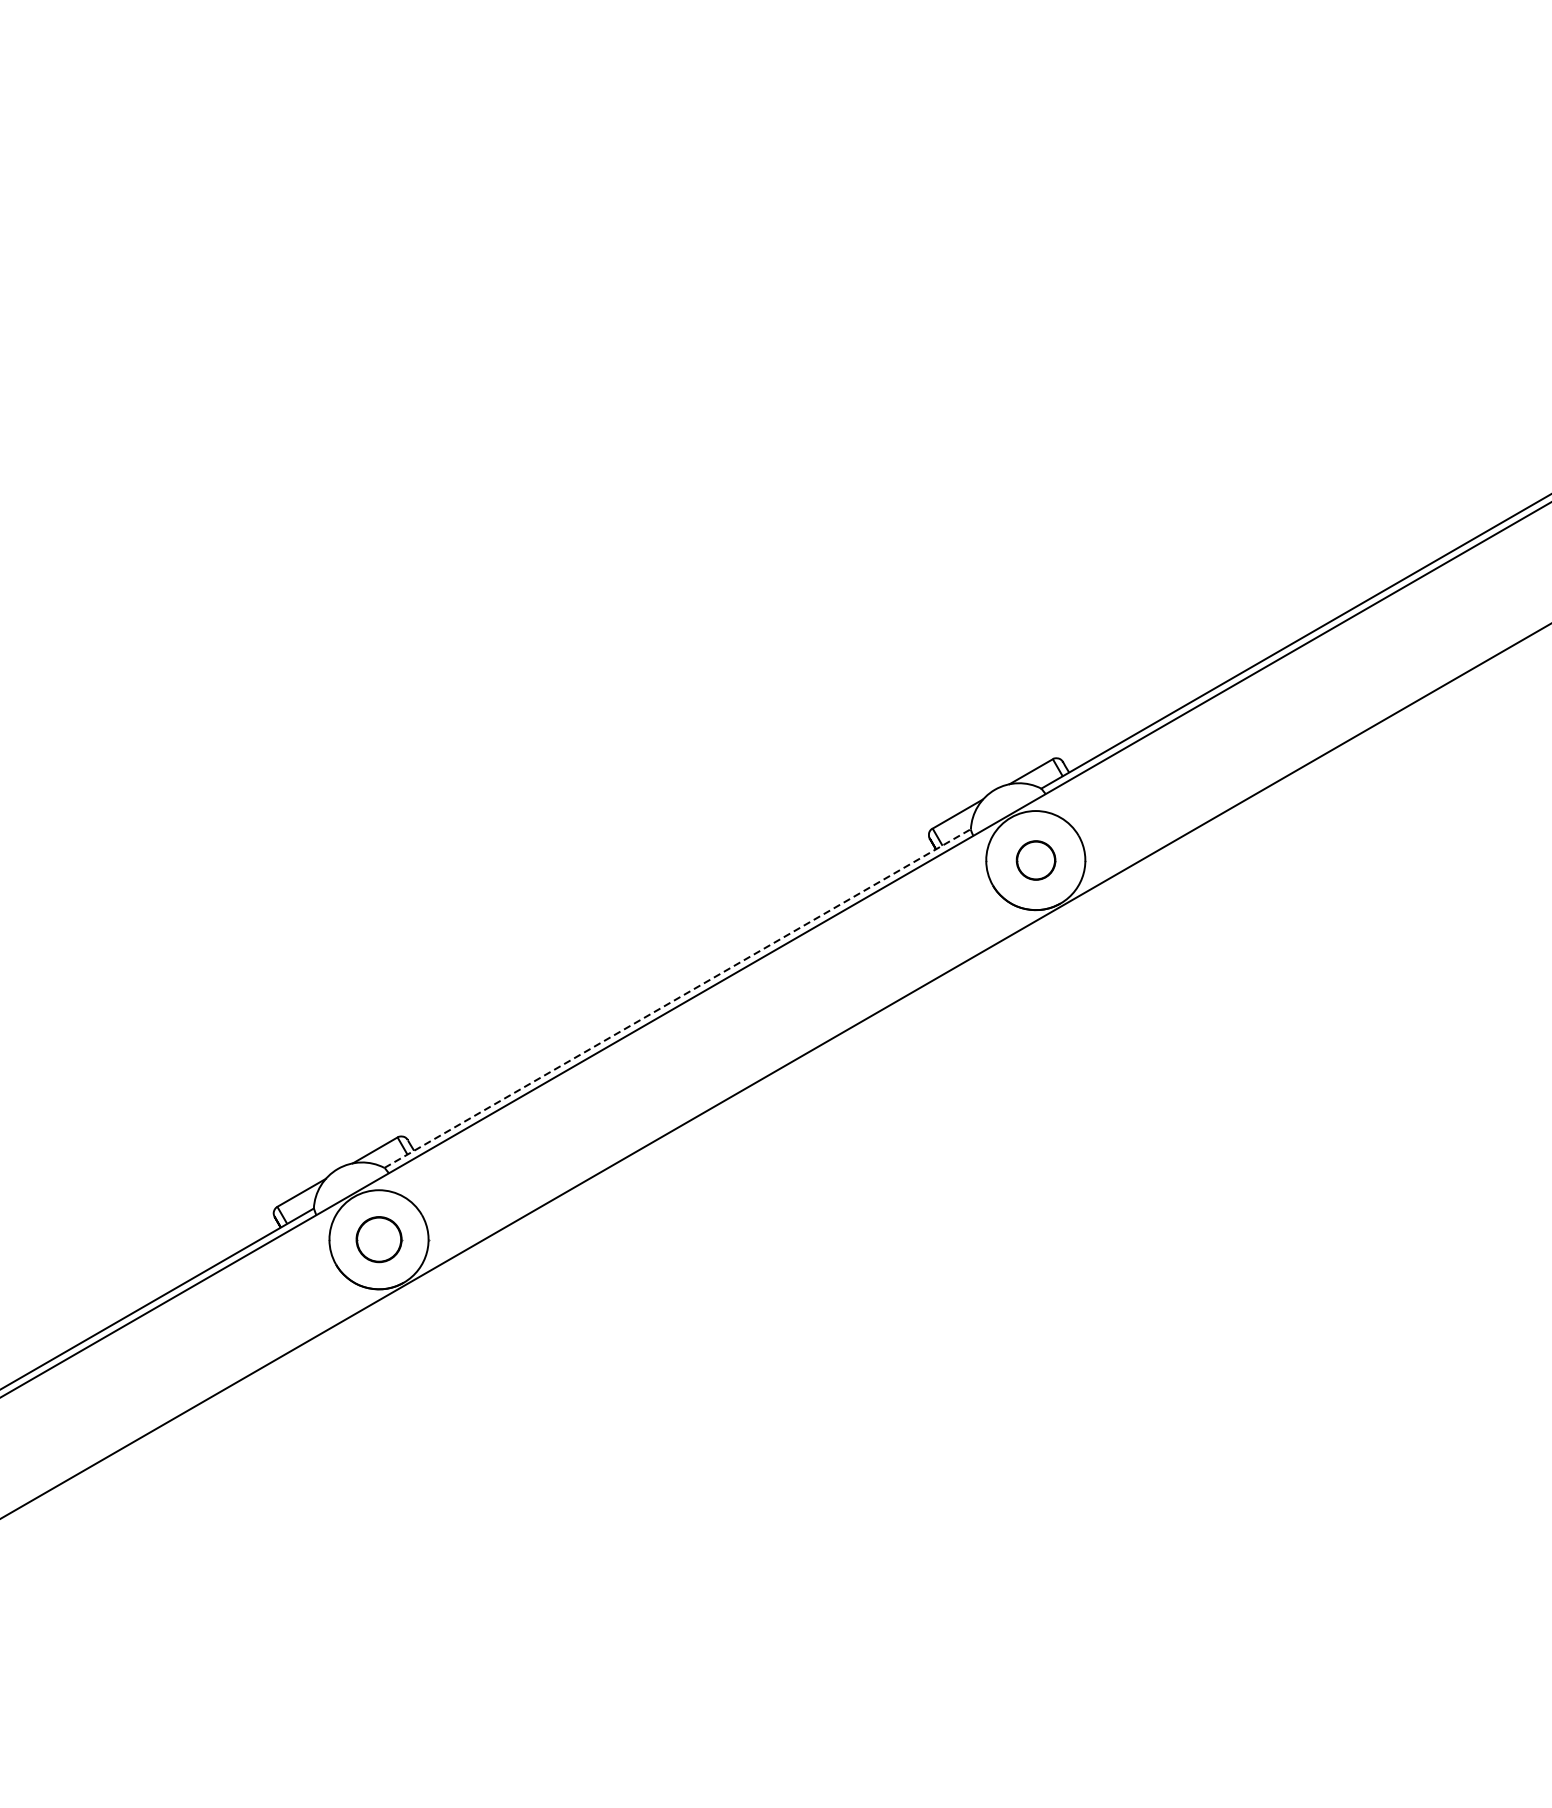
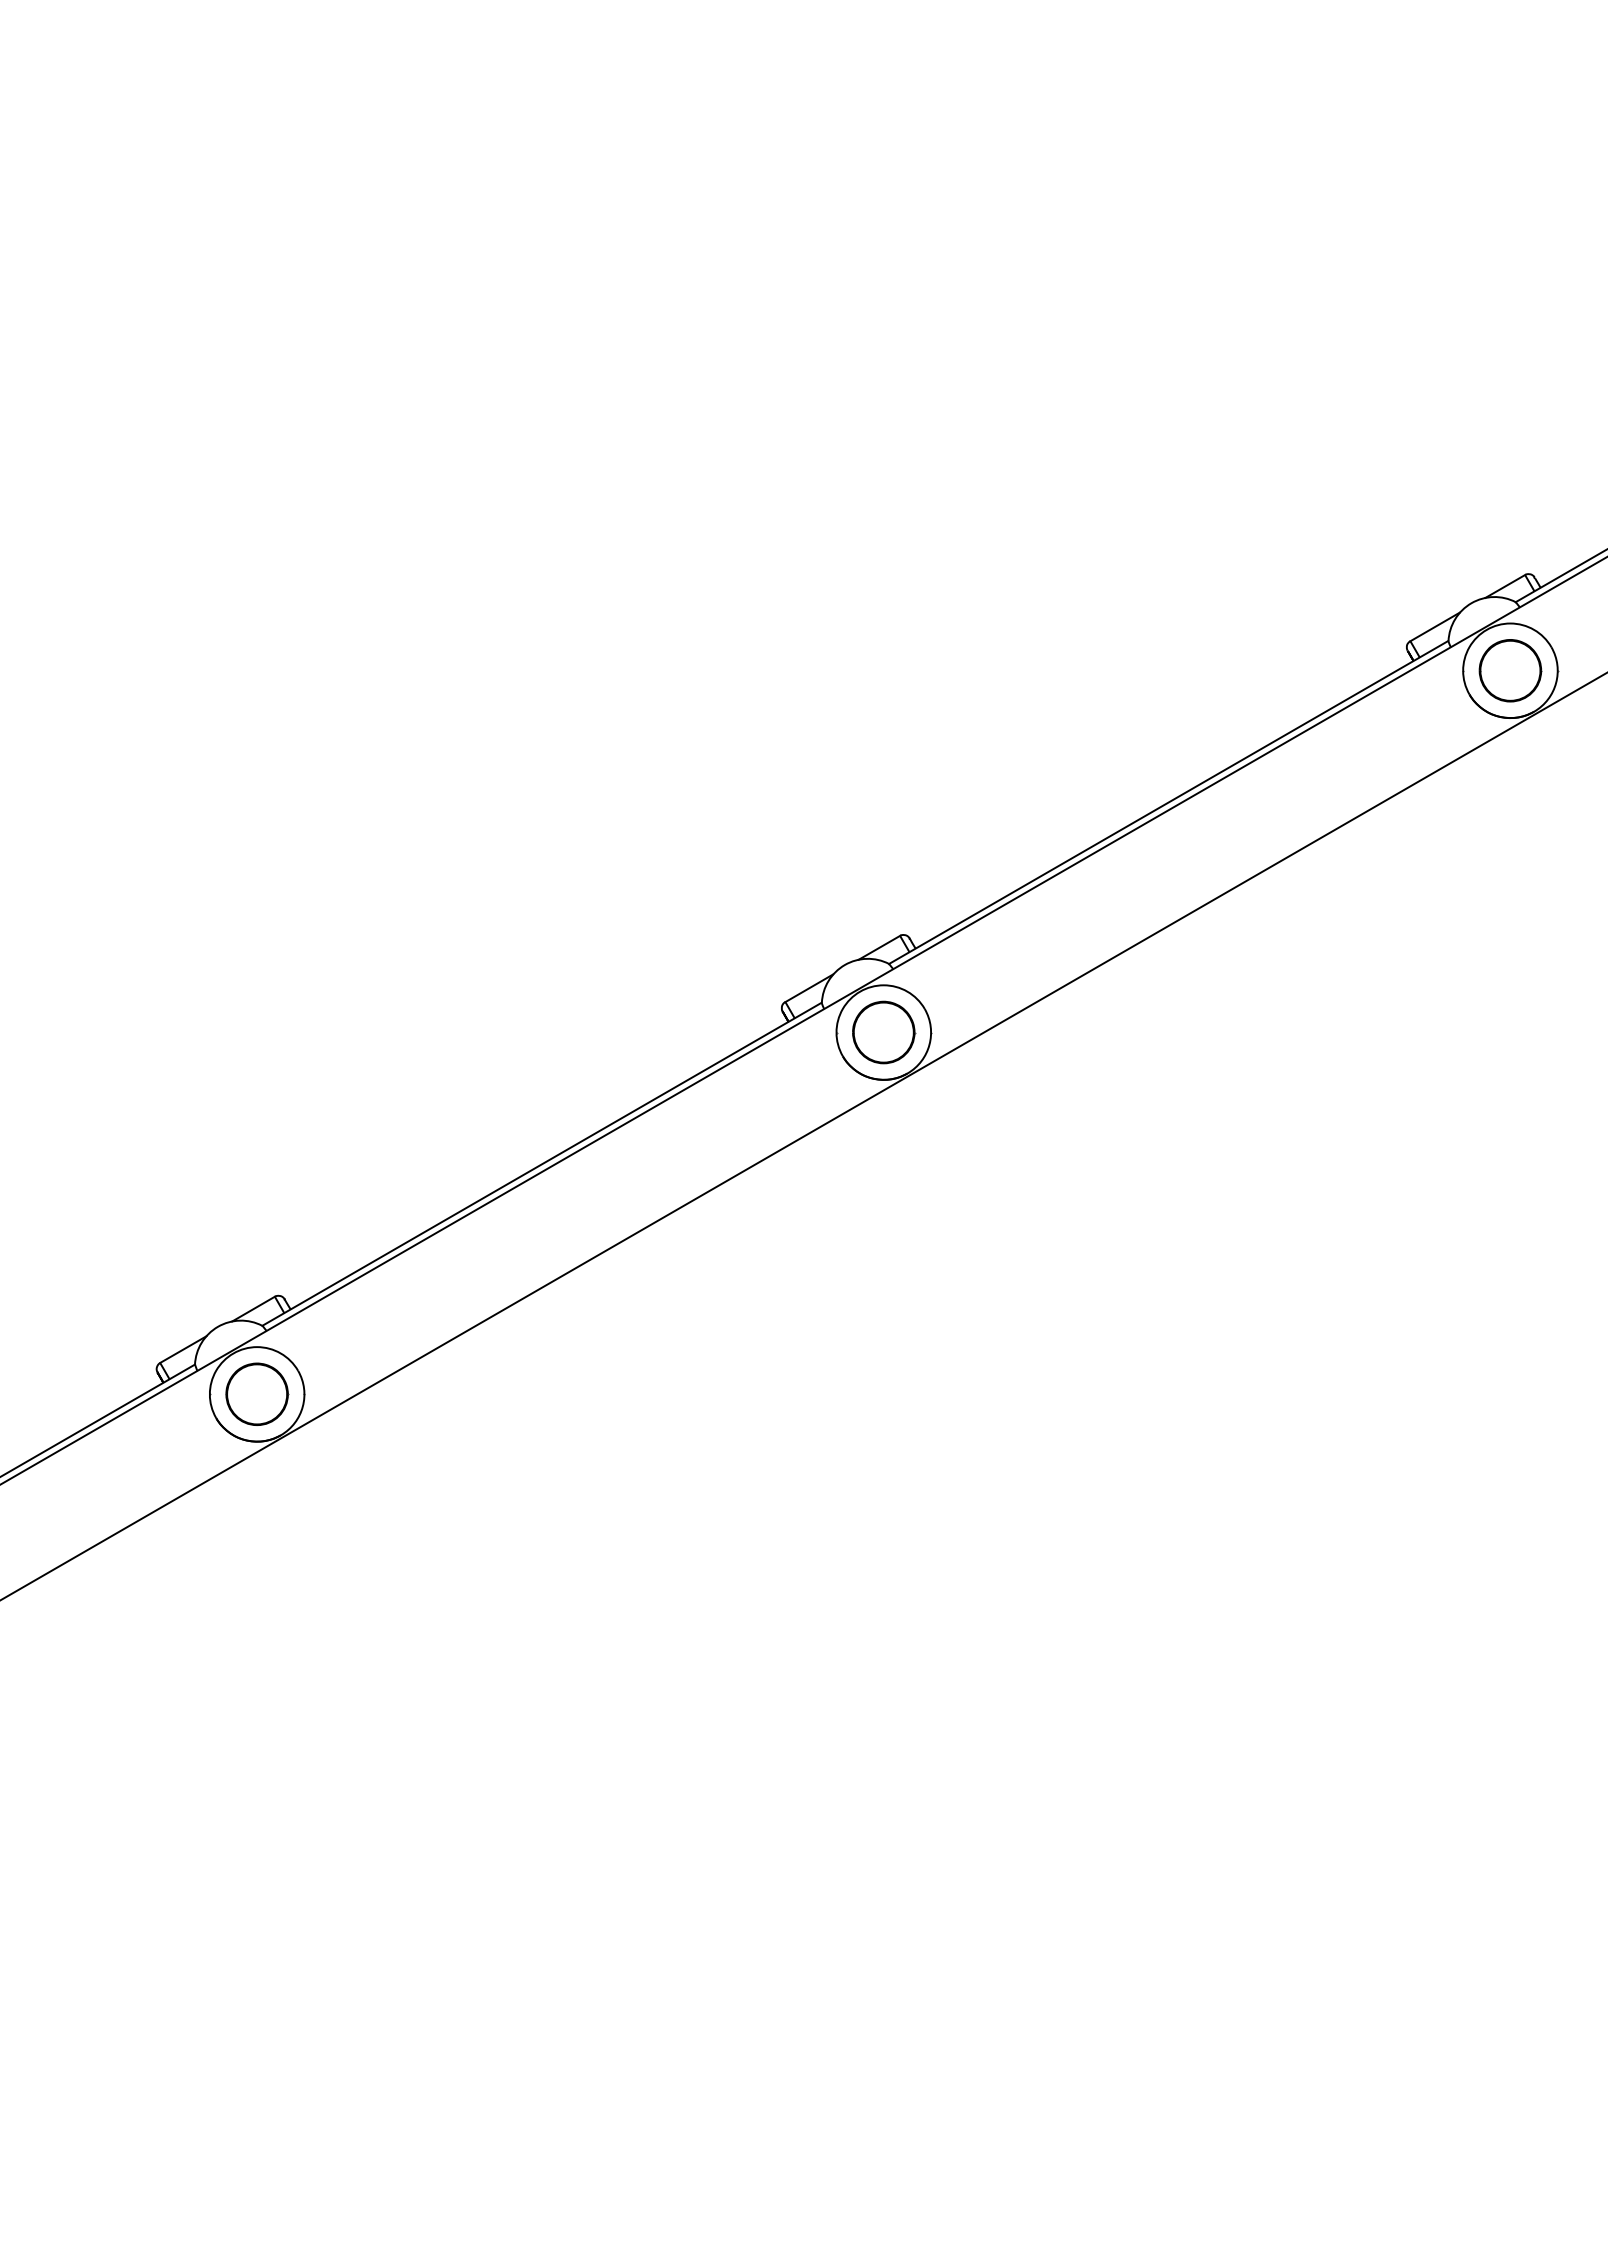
part: (1036, 860) -> (884, 1032), size x1.67
line: (677, 998) -> (541, 1164), dashed -> solid
part: (379, 1238) -> (257, 1393), size x1.43

